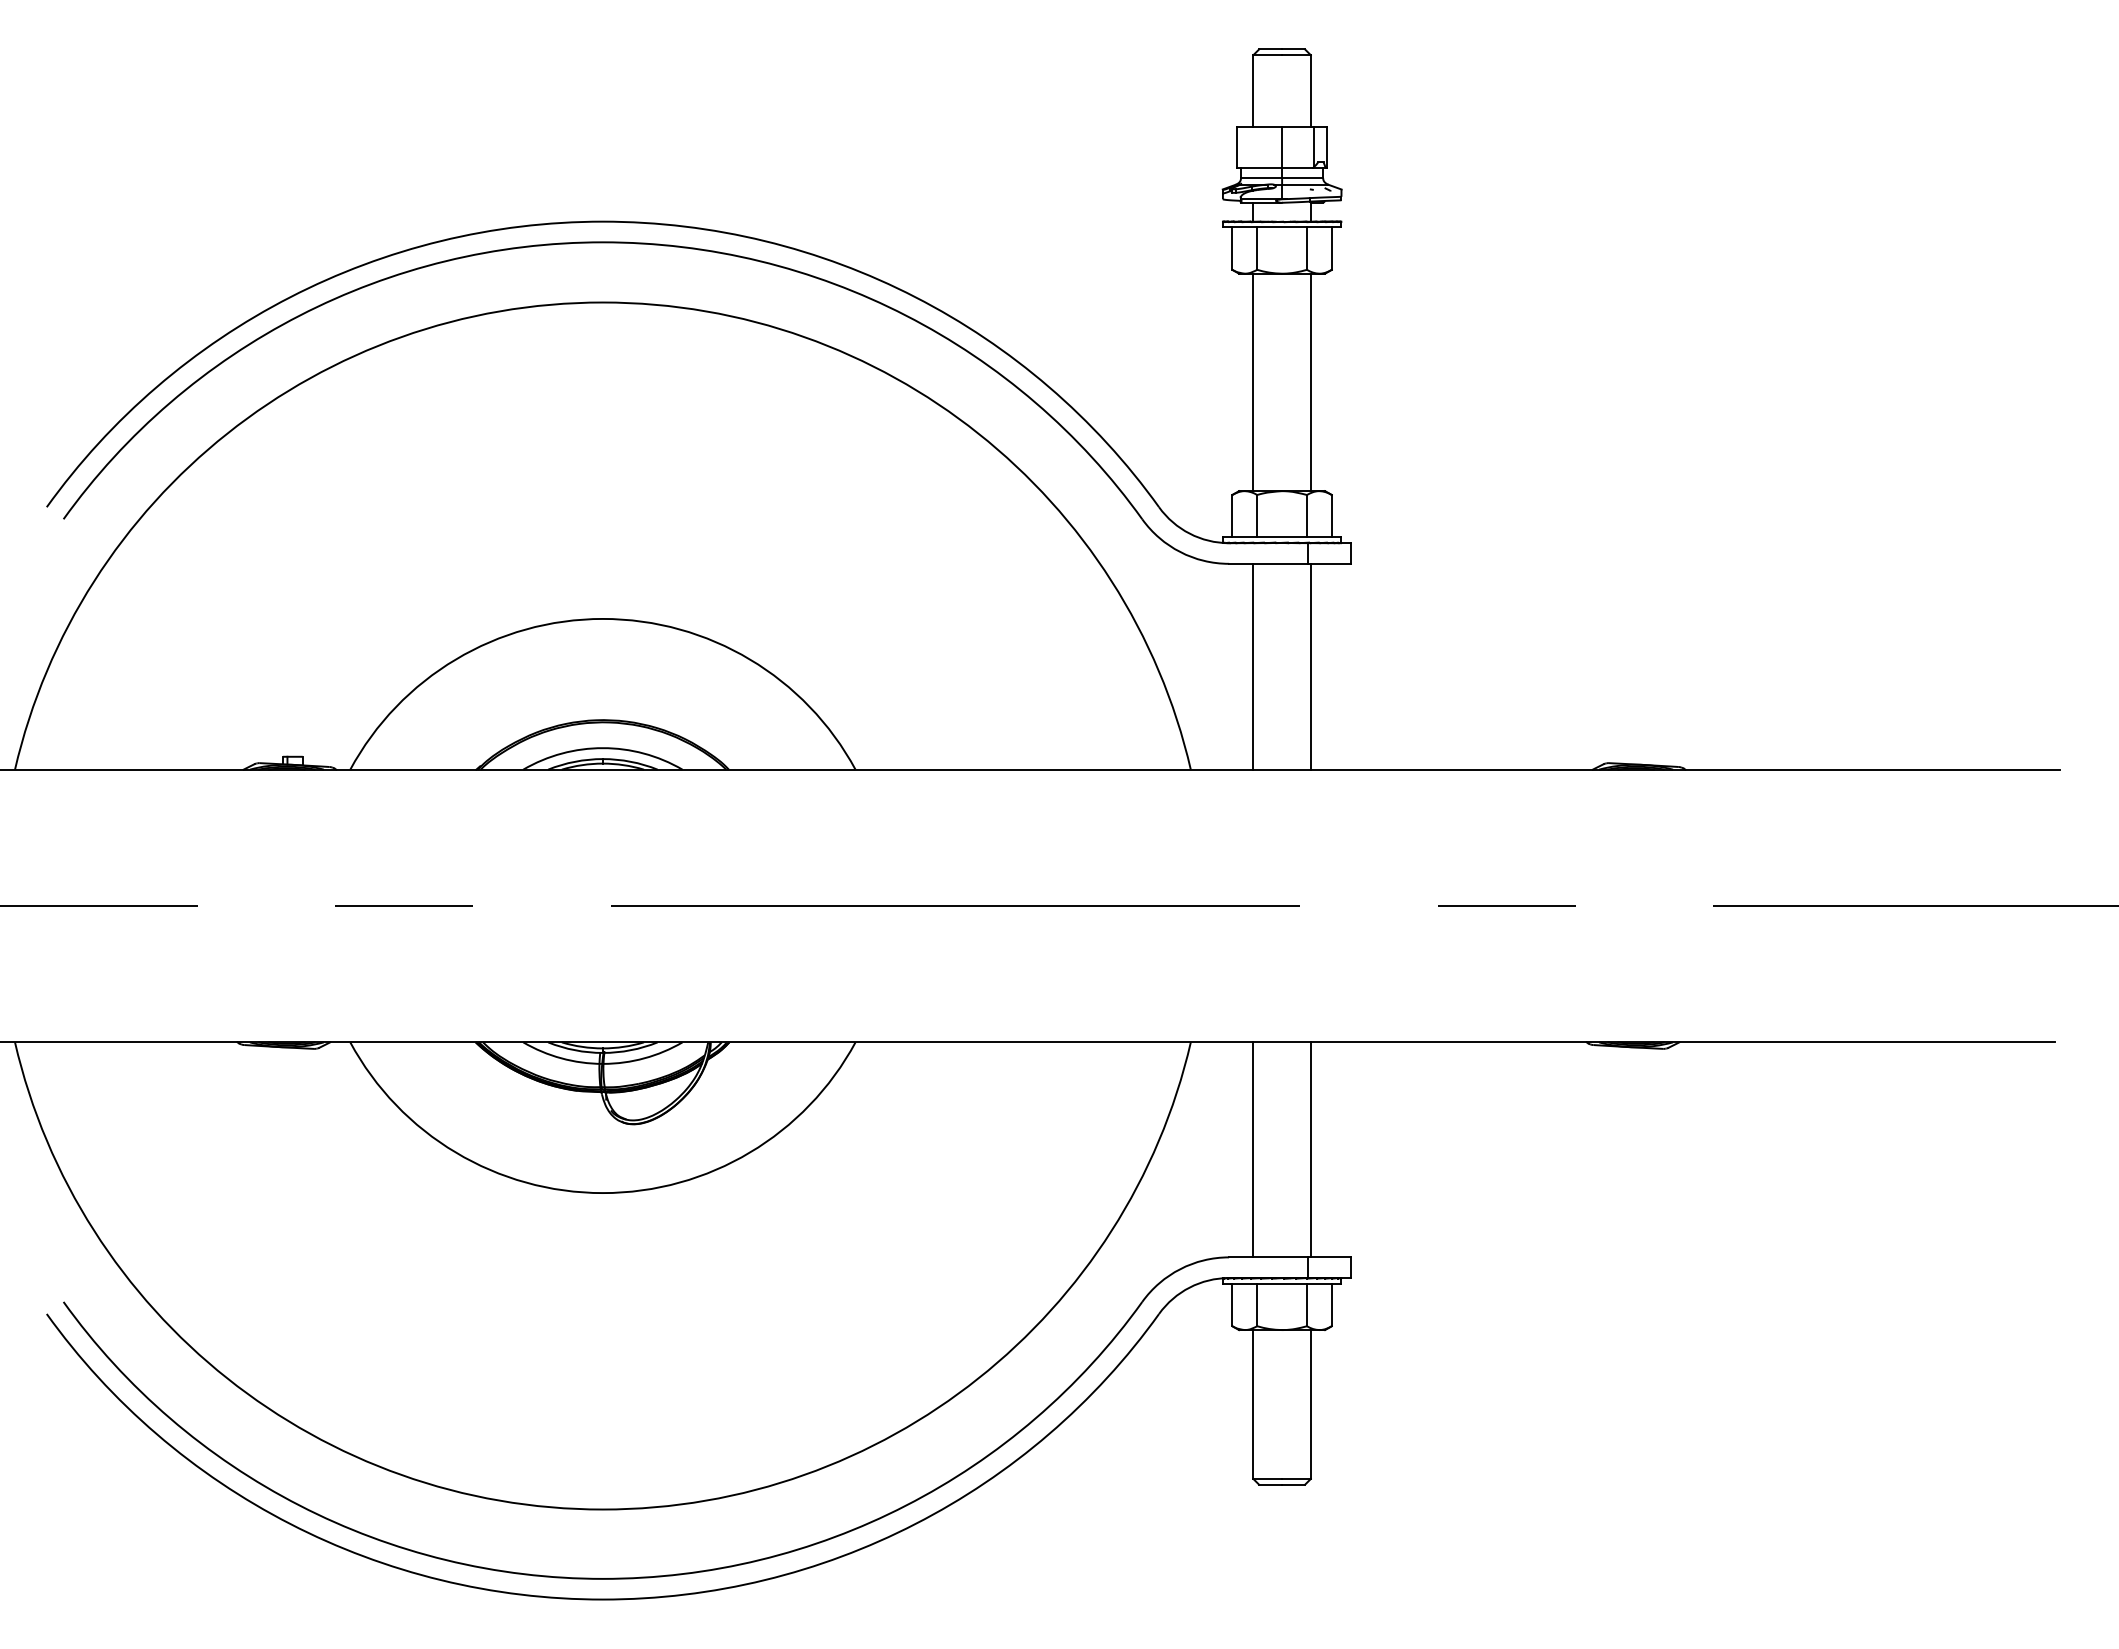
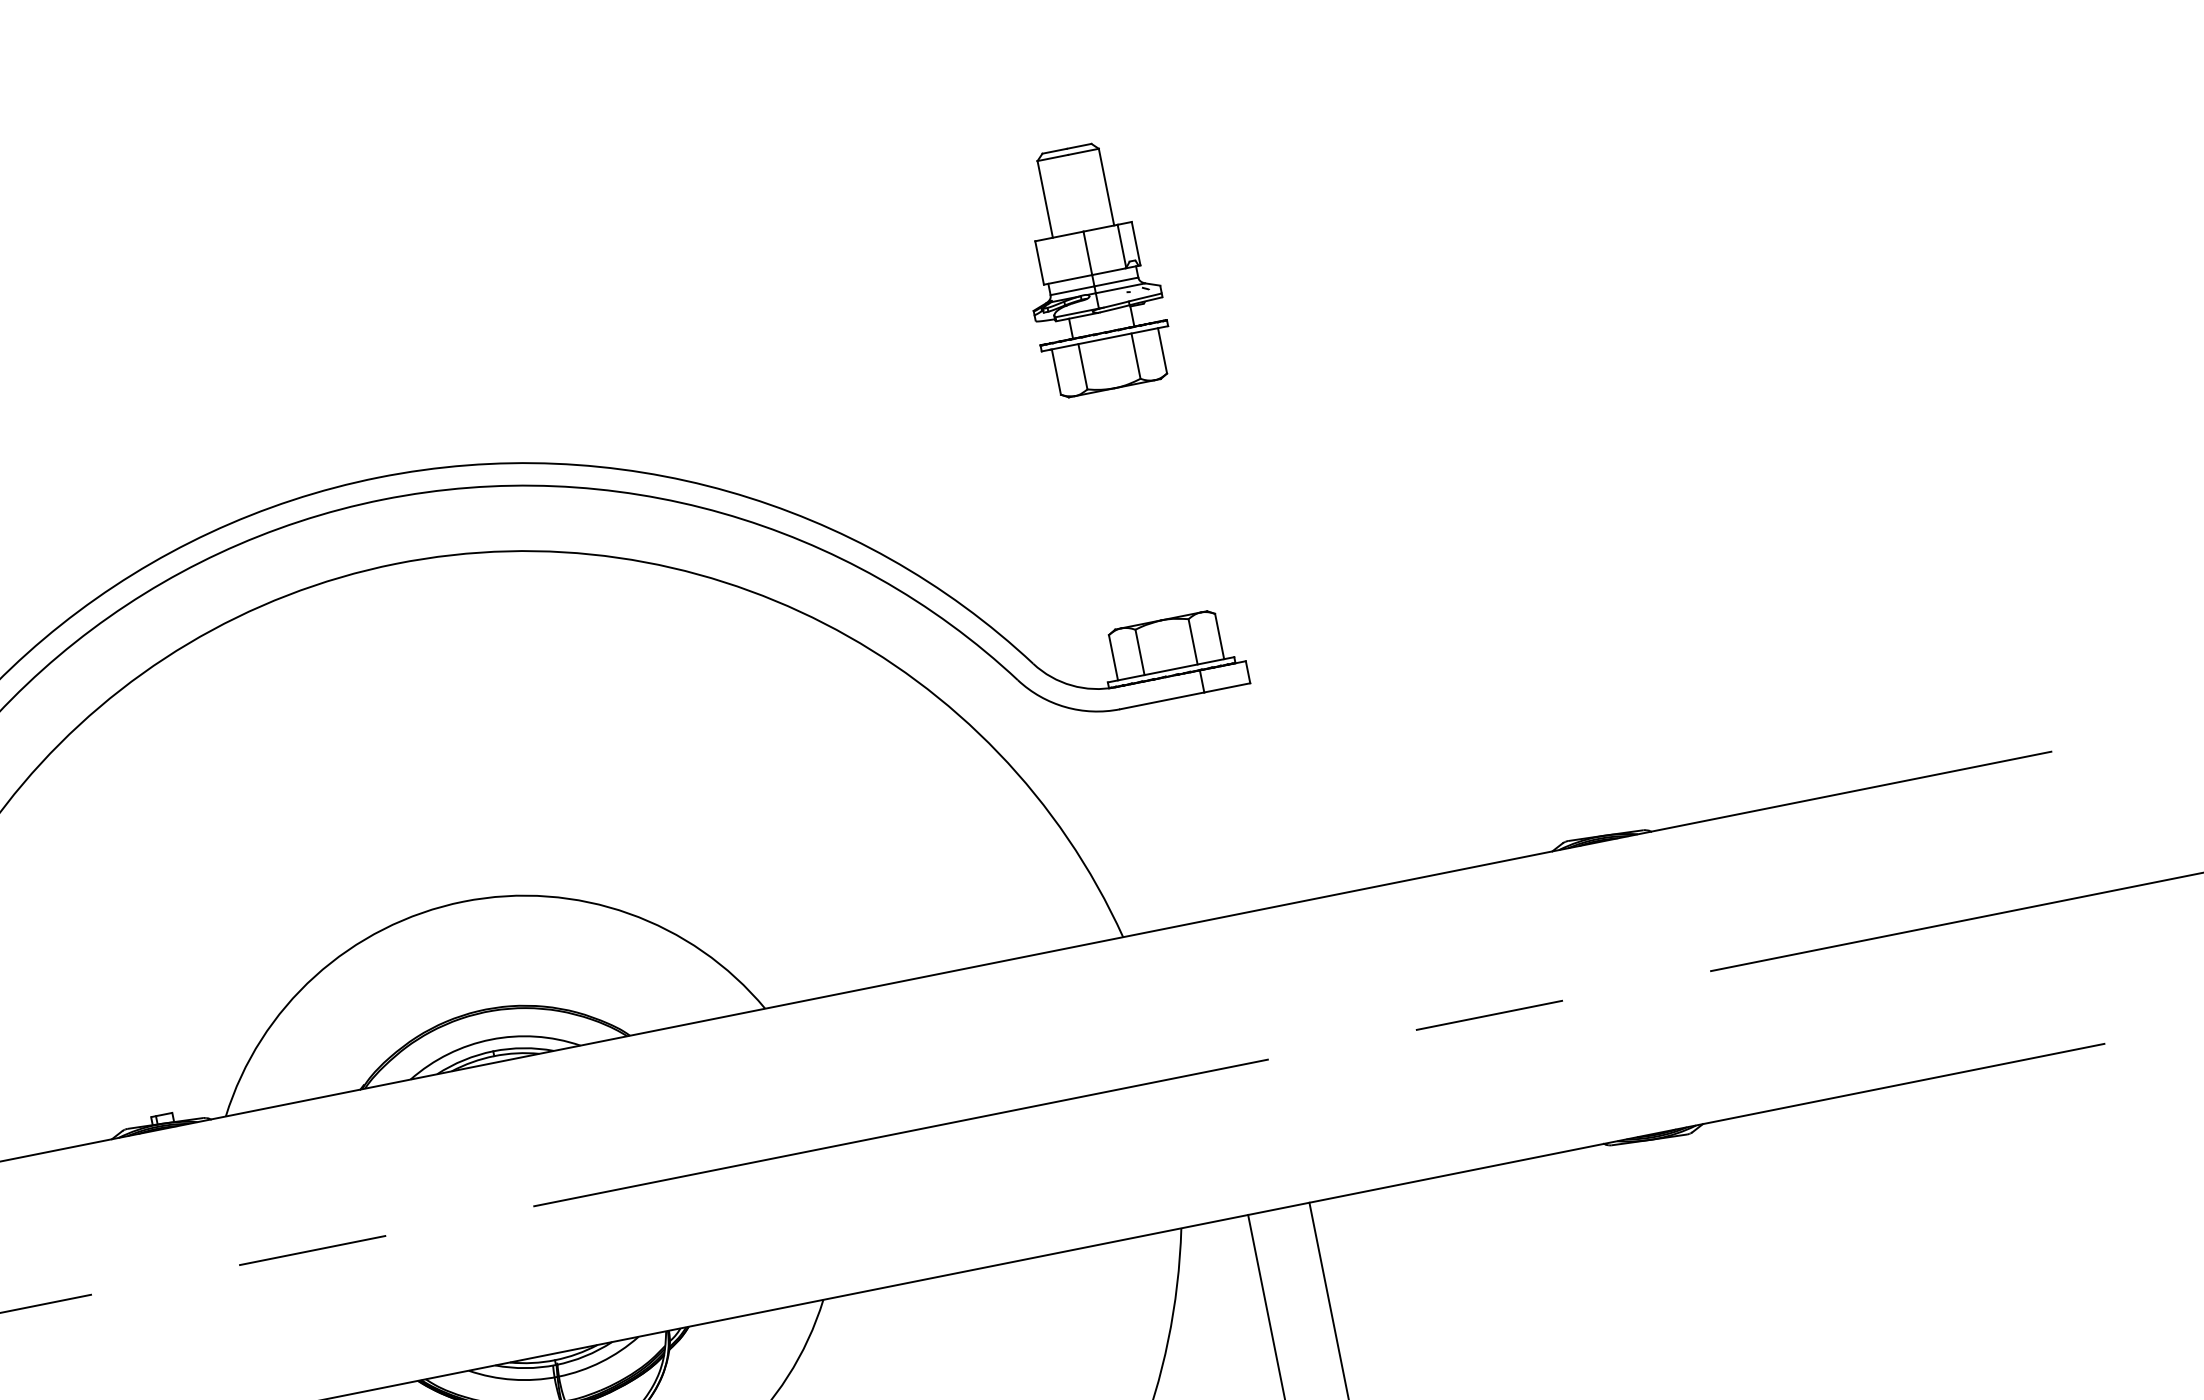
line: (1253, 382) -> (1107, 510), removed
line: (1310, 382) -> (1168, 498), removed
line: (1253, 666) -> (1168, 813), removed
line: (1310, 666) -> (1228, 801), removed

